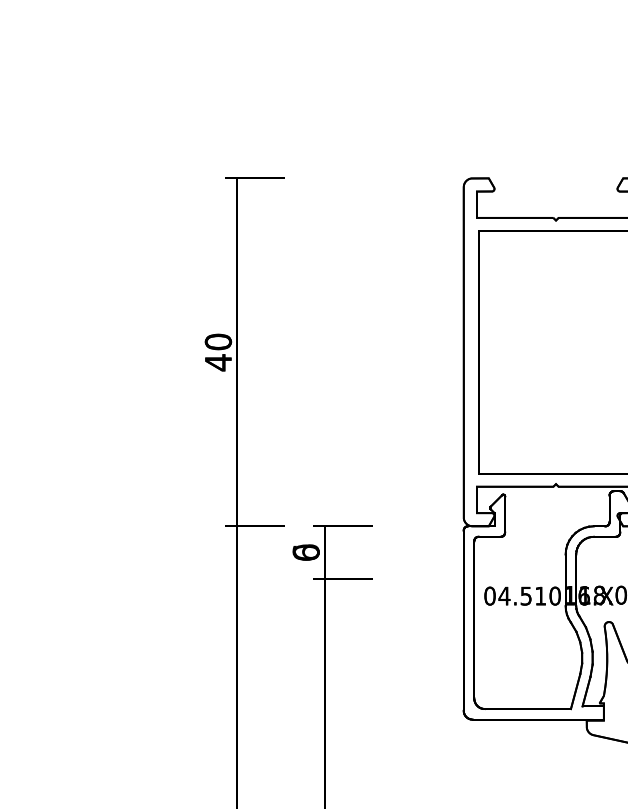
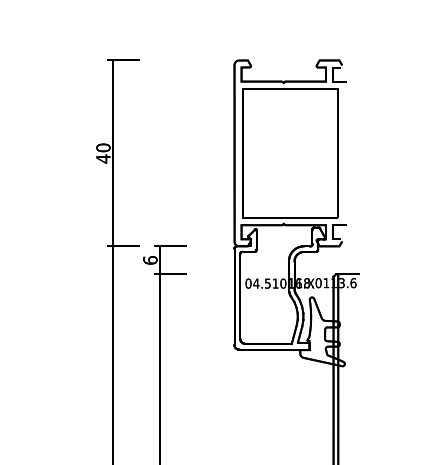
text: (306, 552) -> (150, 260), 0 -> 6

